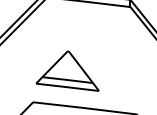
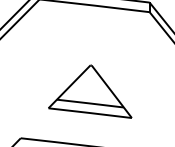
part: (67, 70) -> (90, 90), moved

